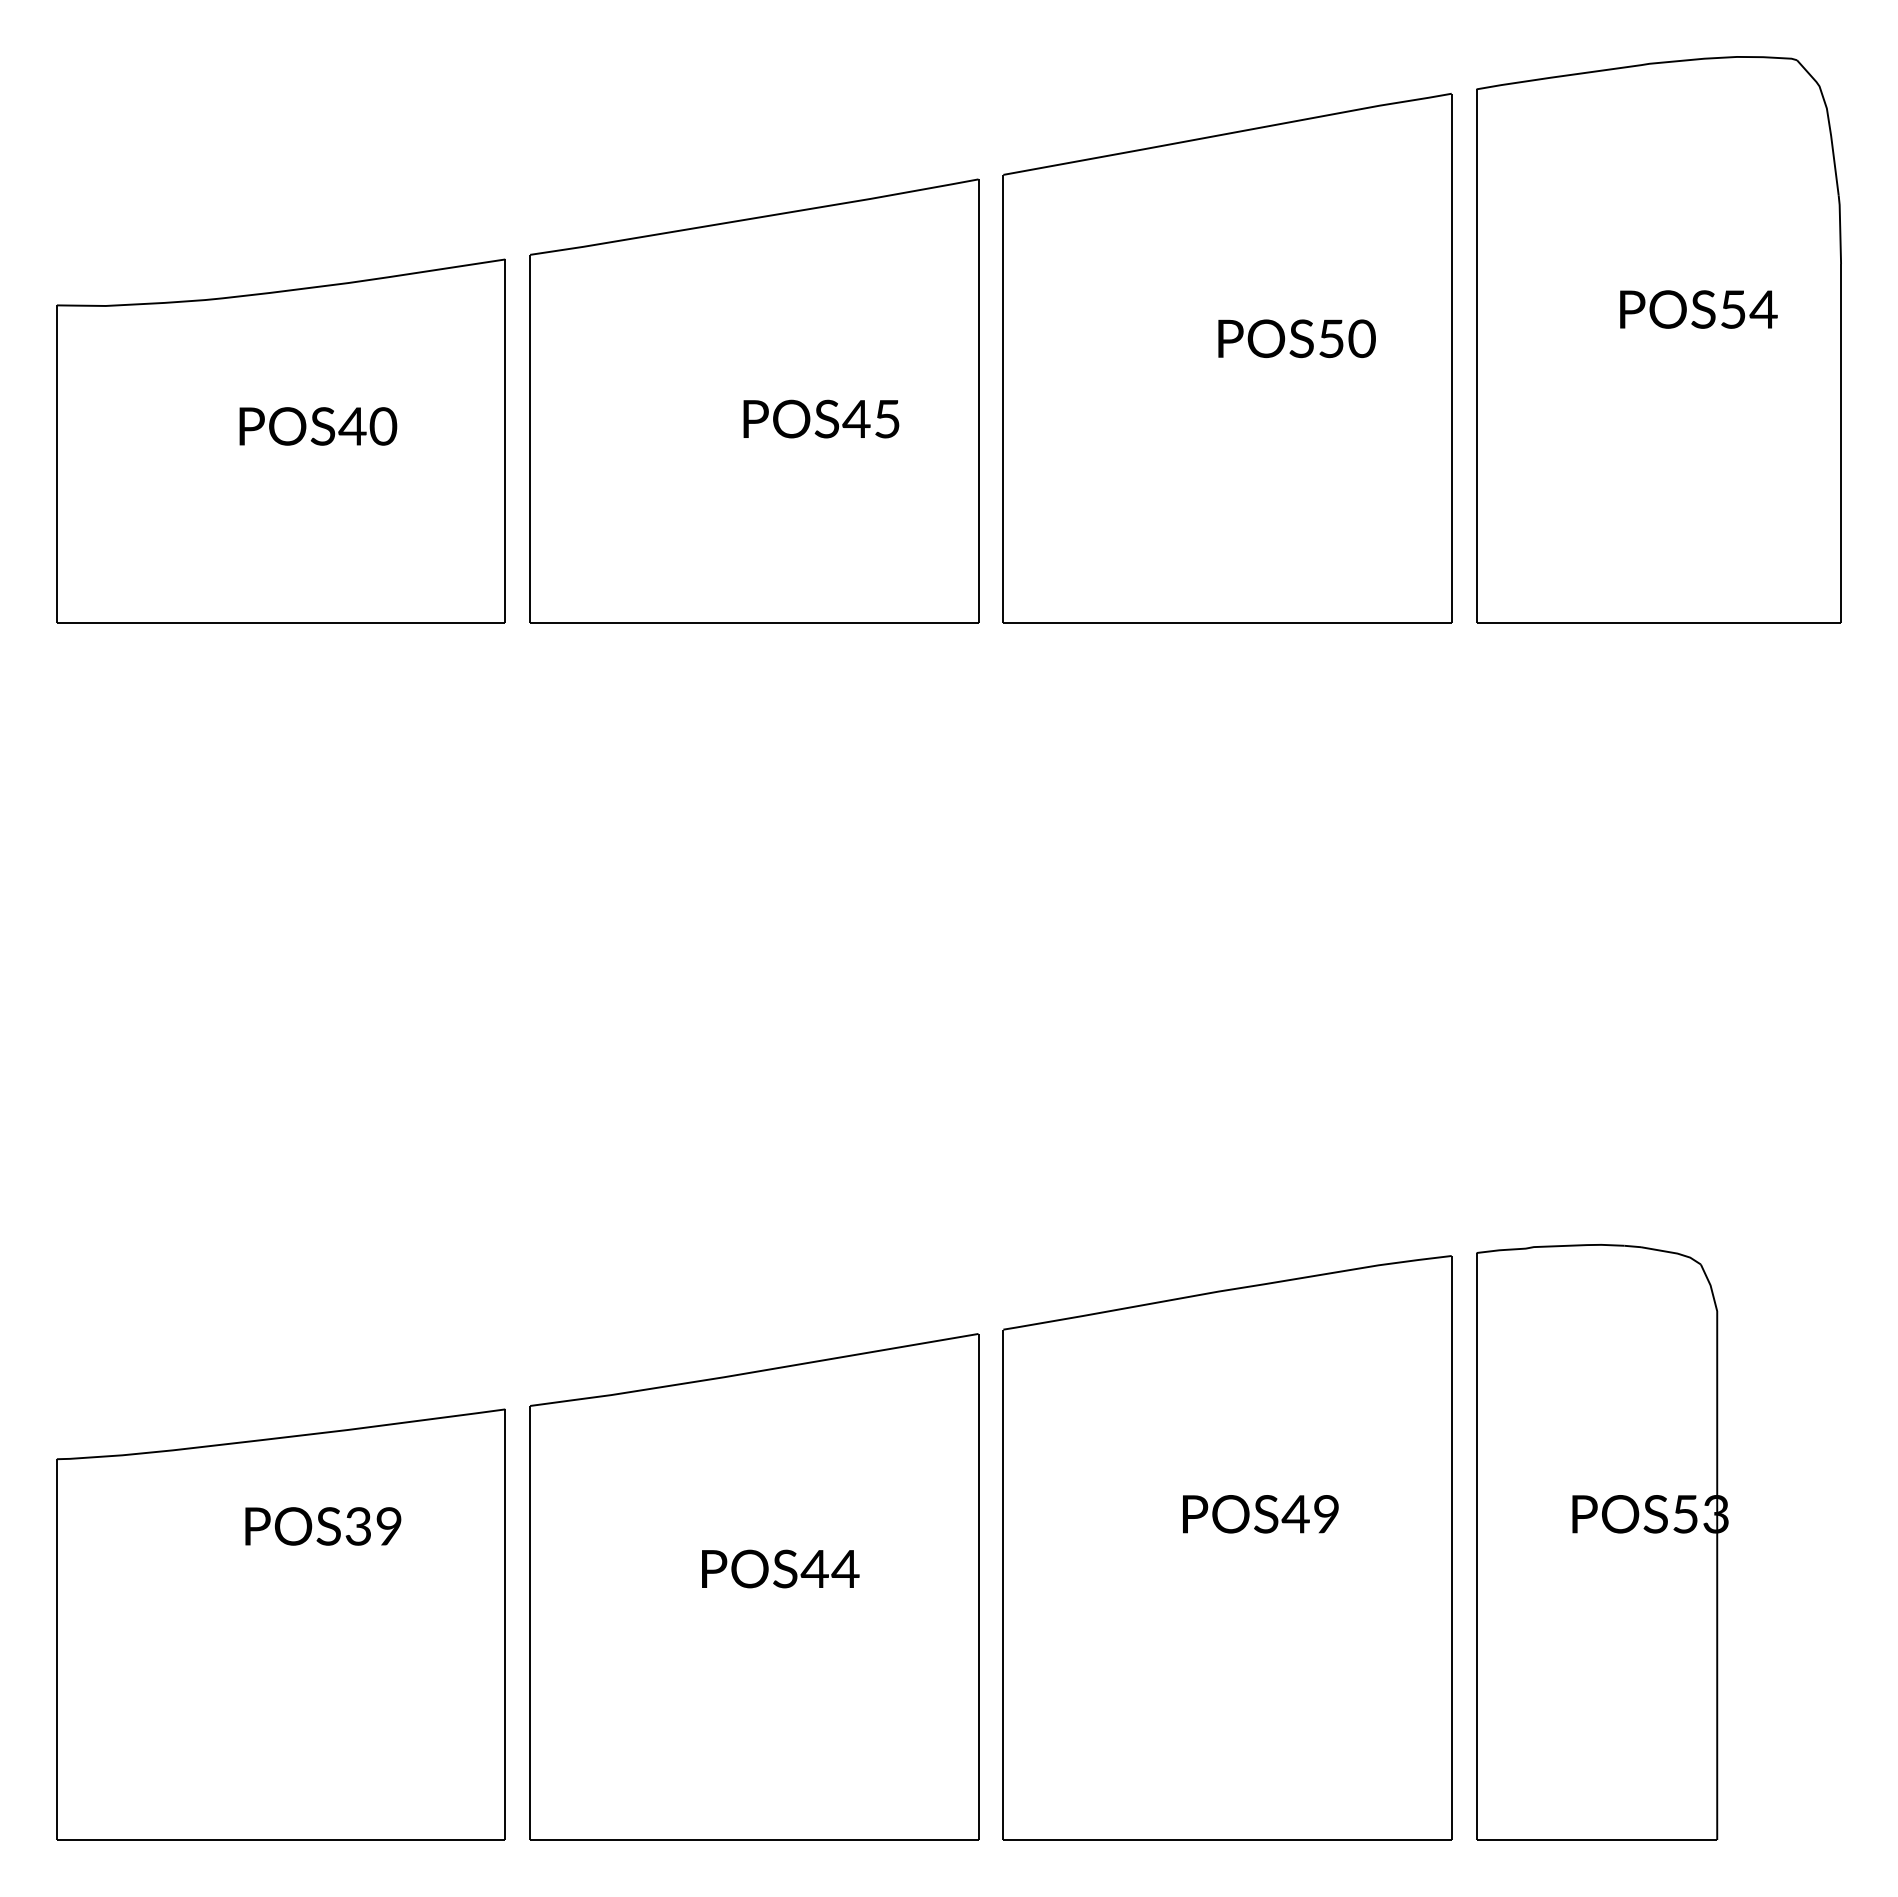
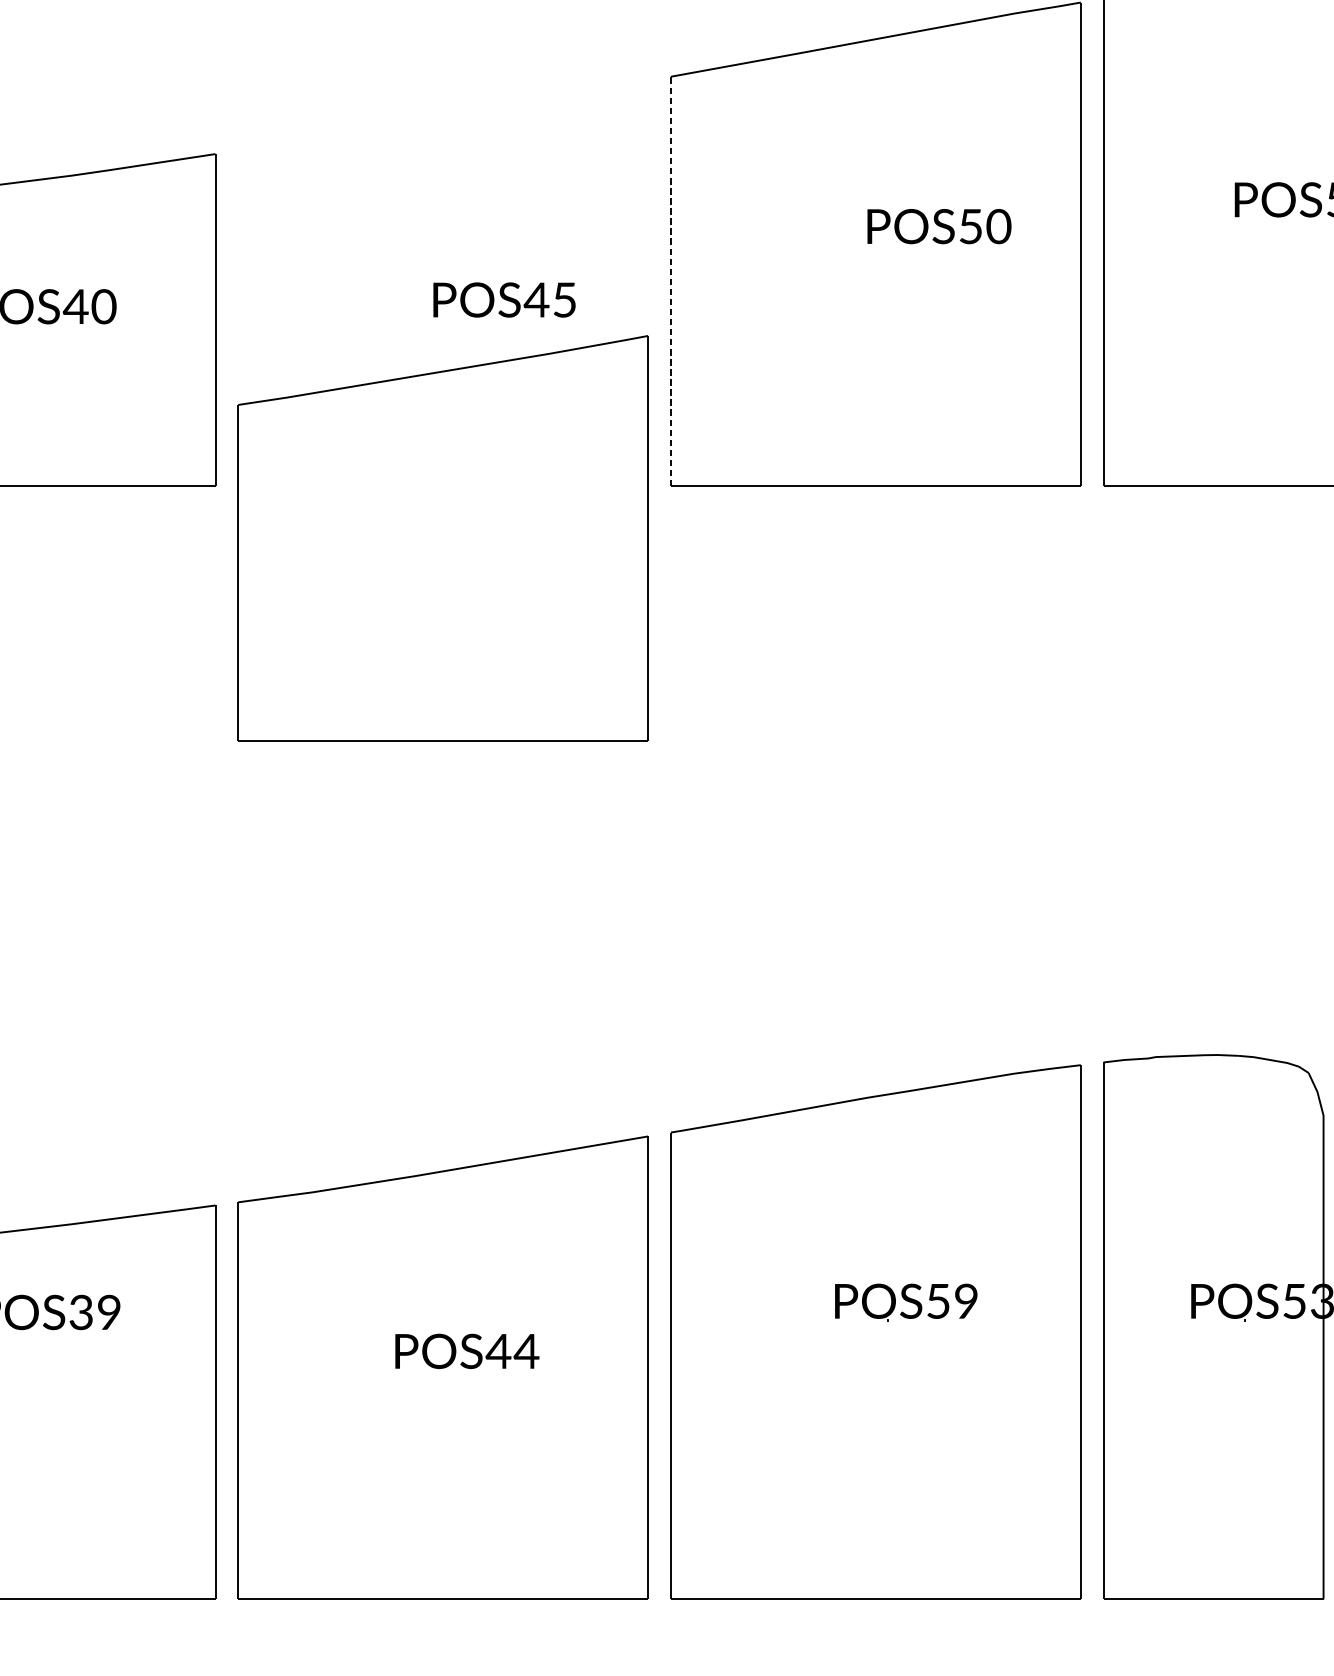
line: (1003, 399) -> (671, 282), solid -> dashed
part: (754, 400) -> (443, 538), moved
text: (1295, 1514) -> (937, 1301), POS49 -> POS59

